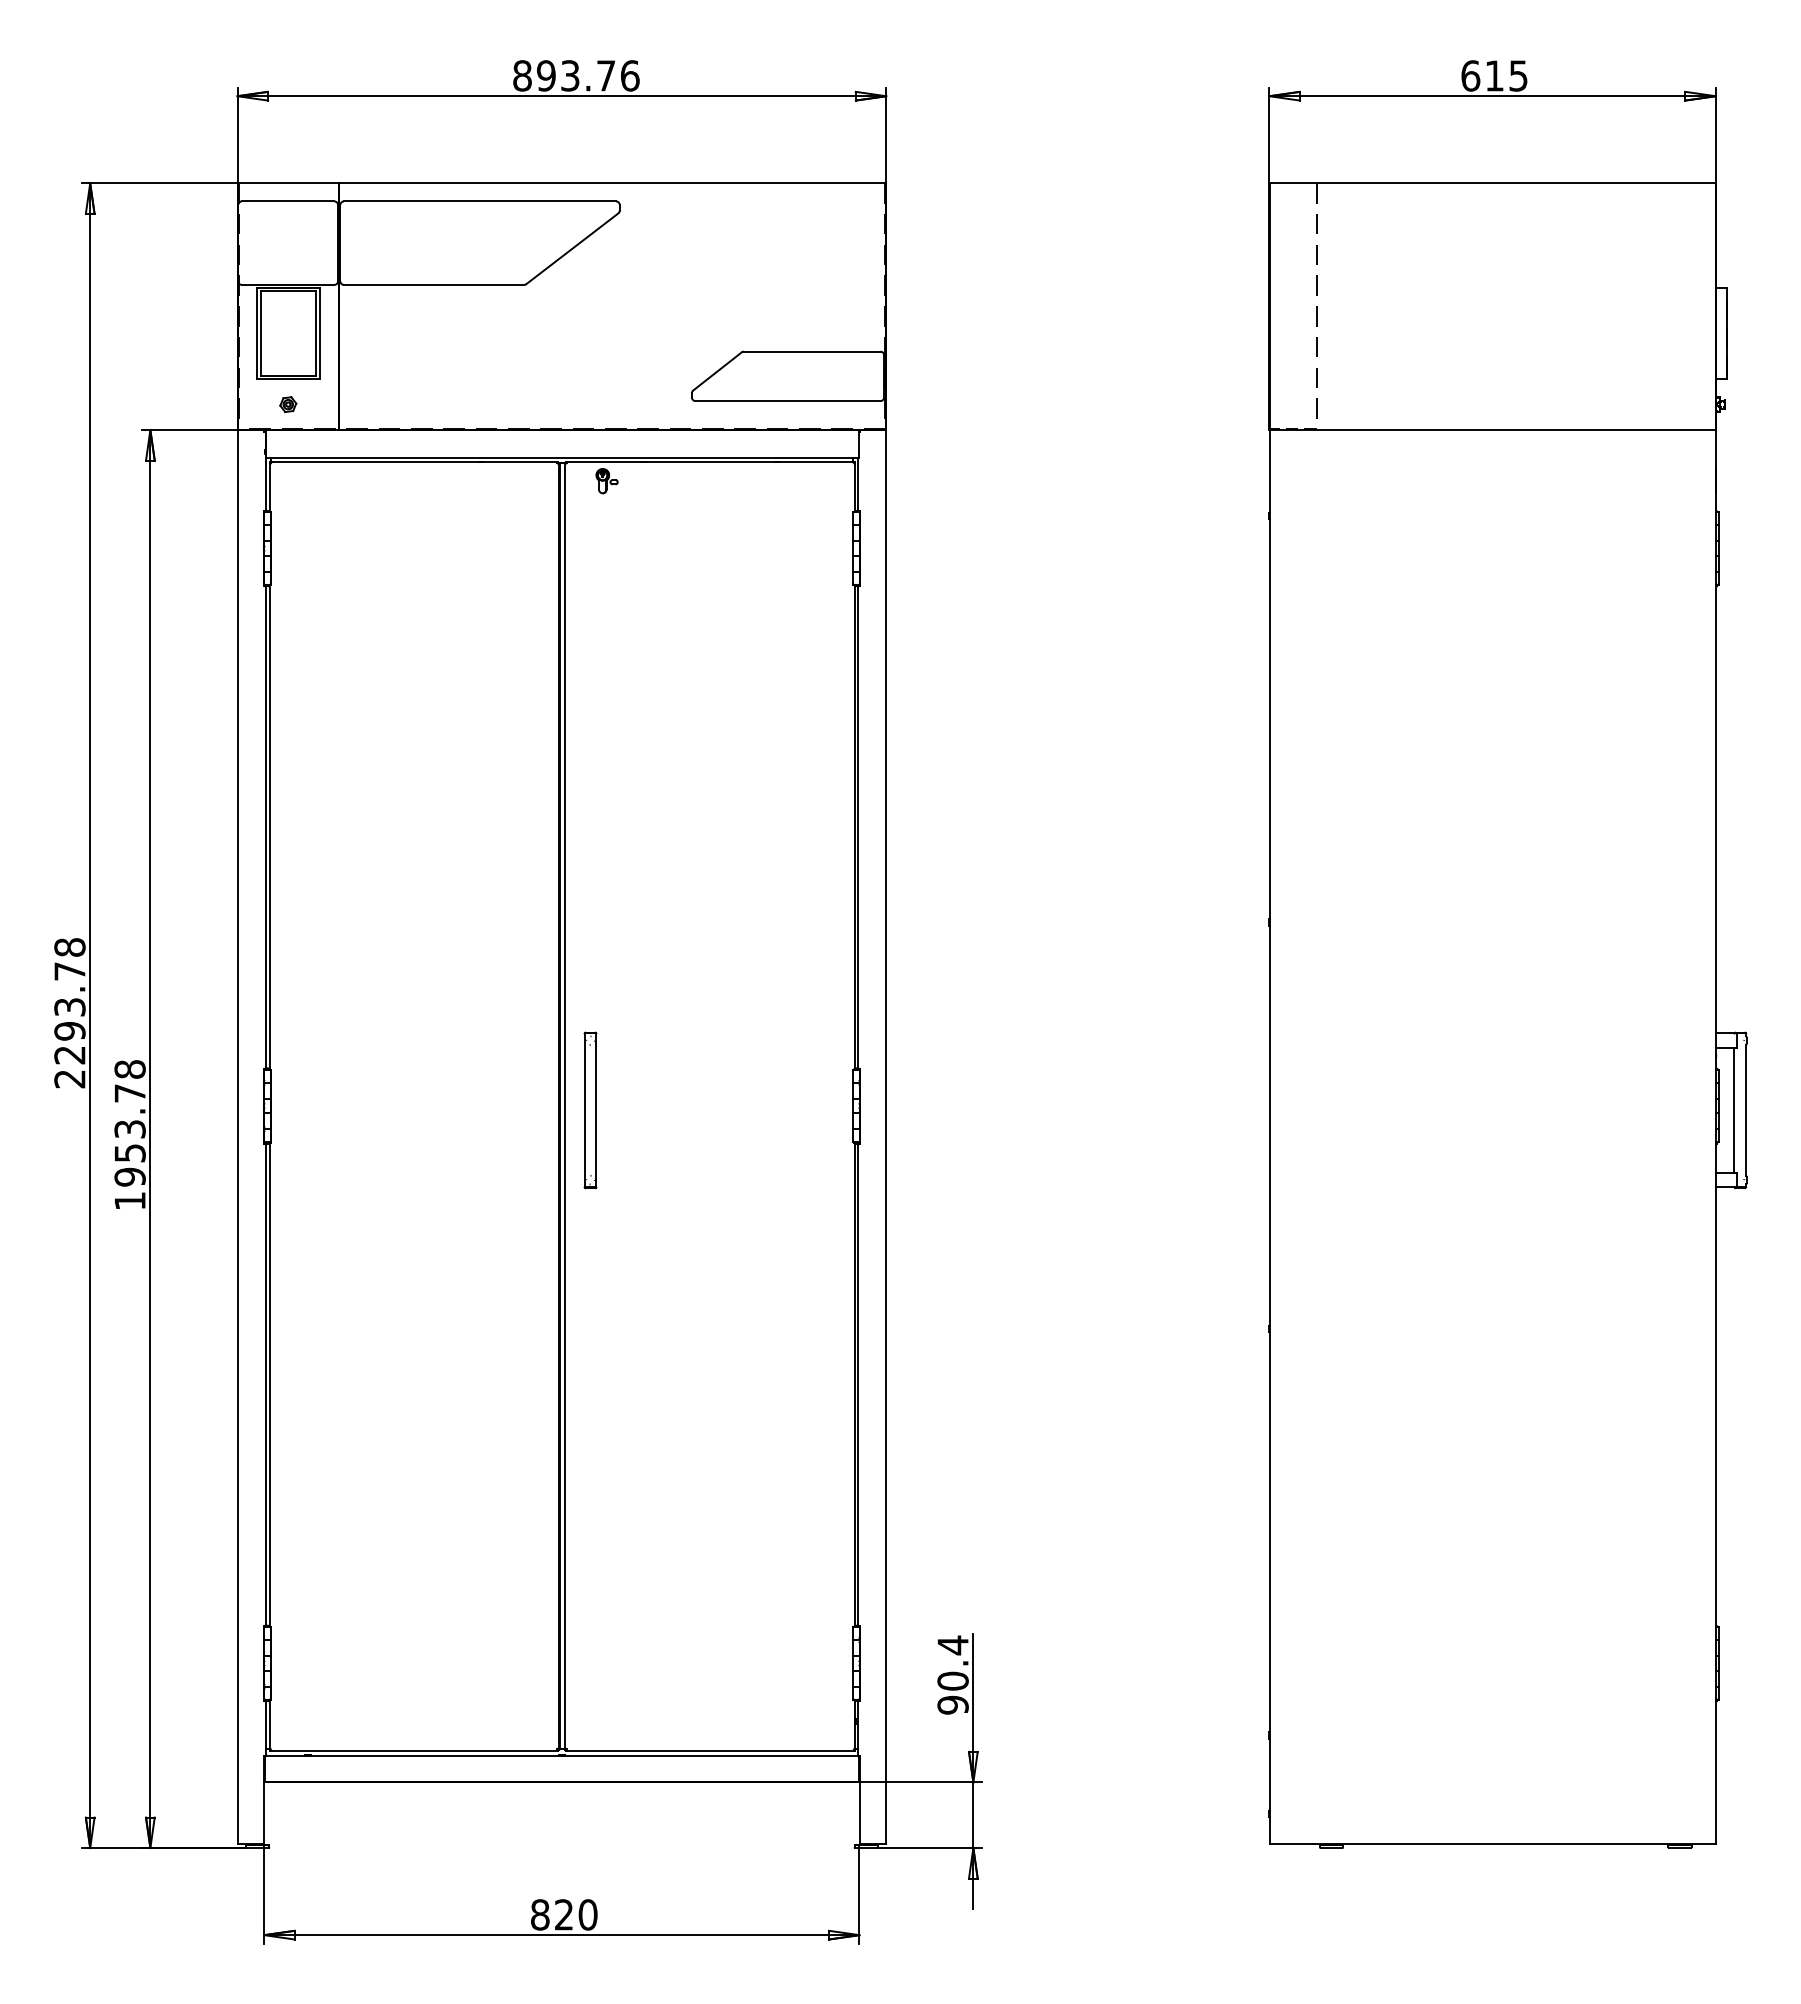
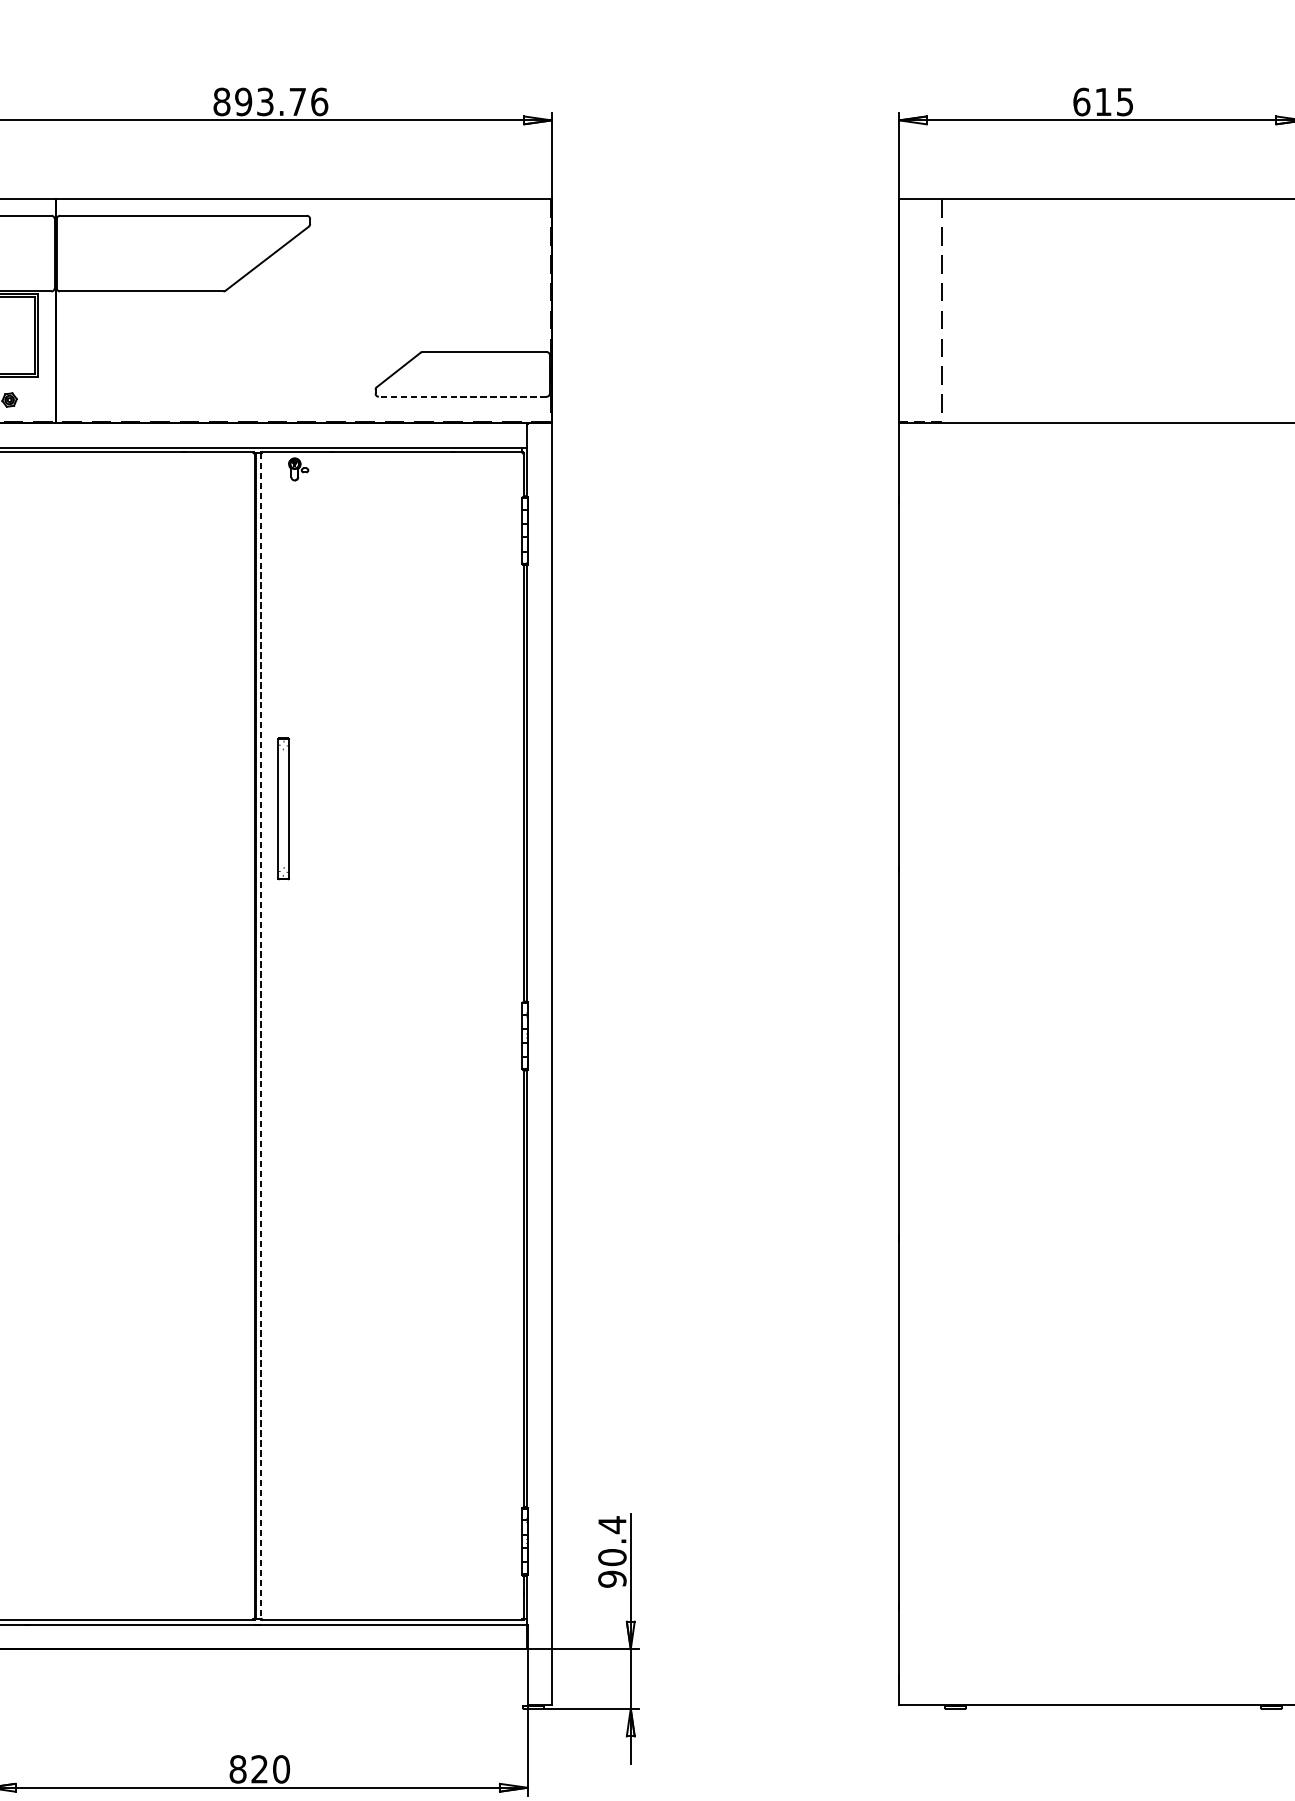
line: (788, 401) -> (463, 397), solid -> dashed
line: (565, 1106) -> (260, 1036), solid -> dashed
part: (590, 1110) -> (283, 808), moved

